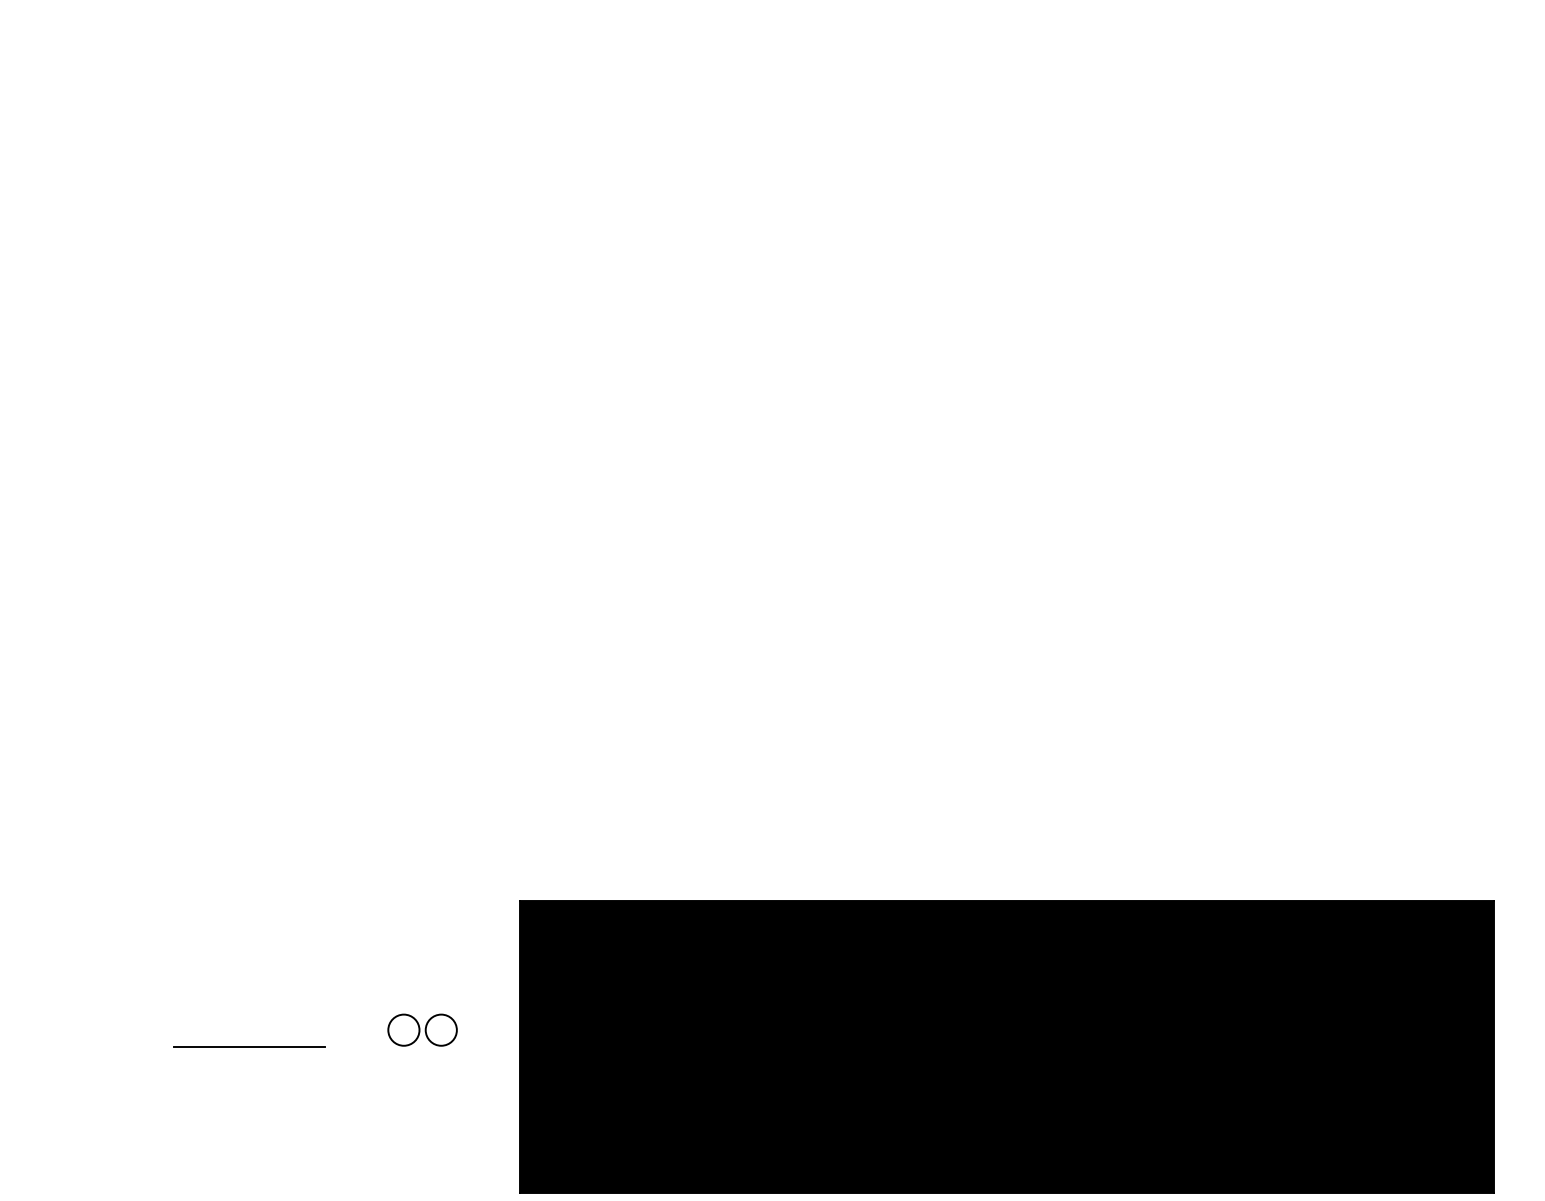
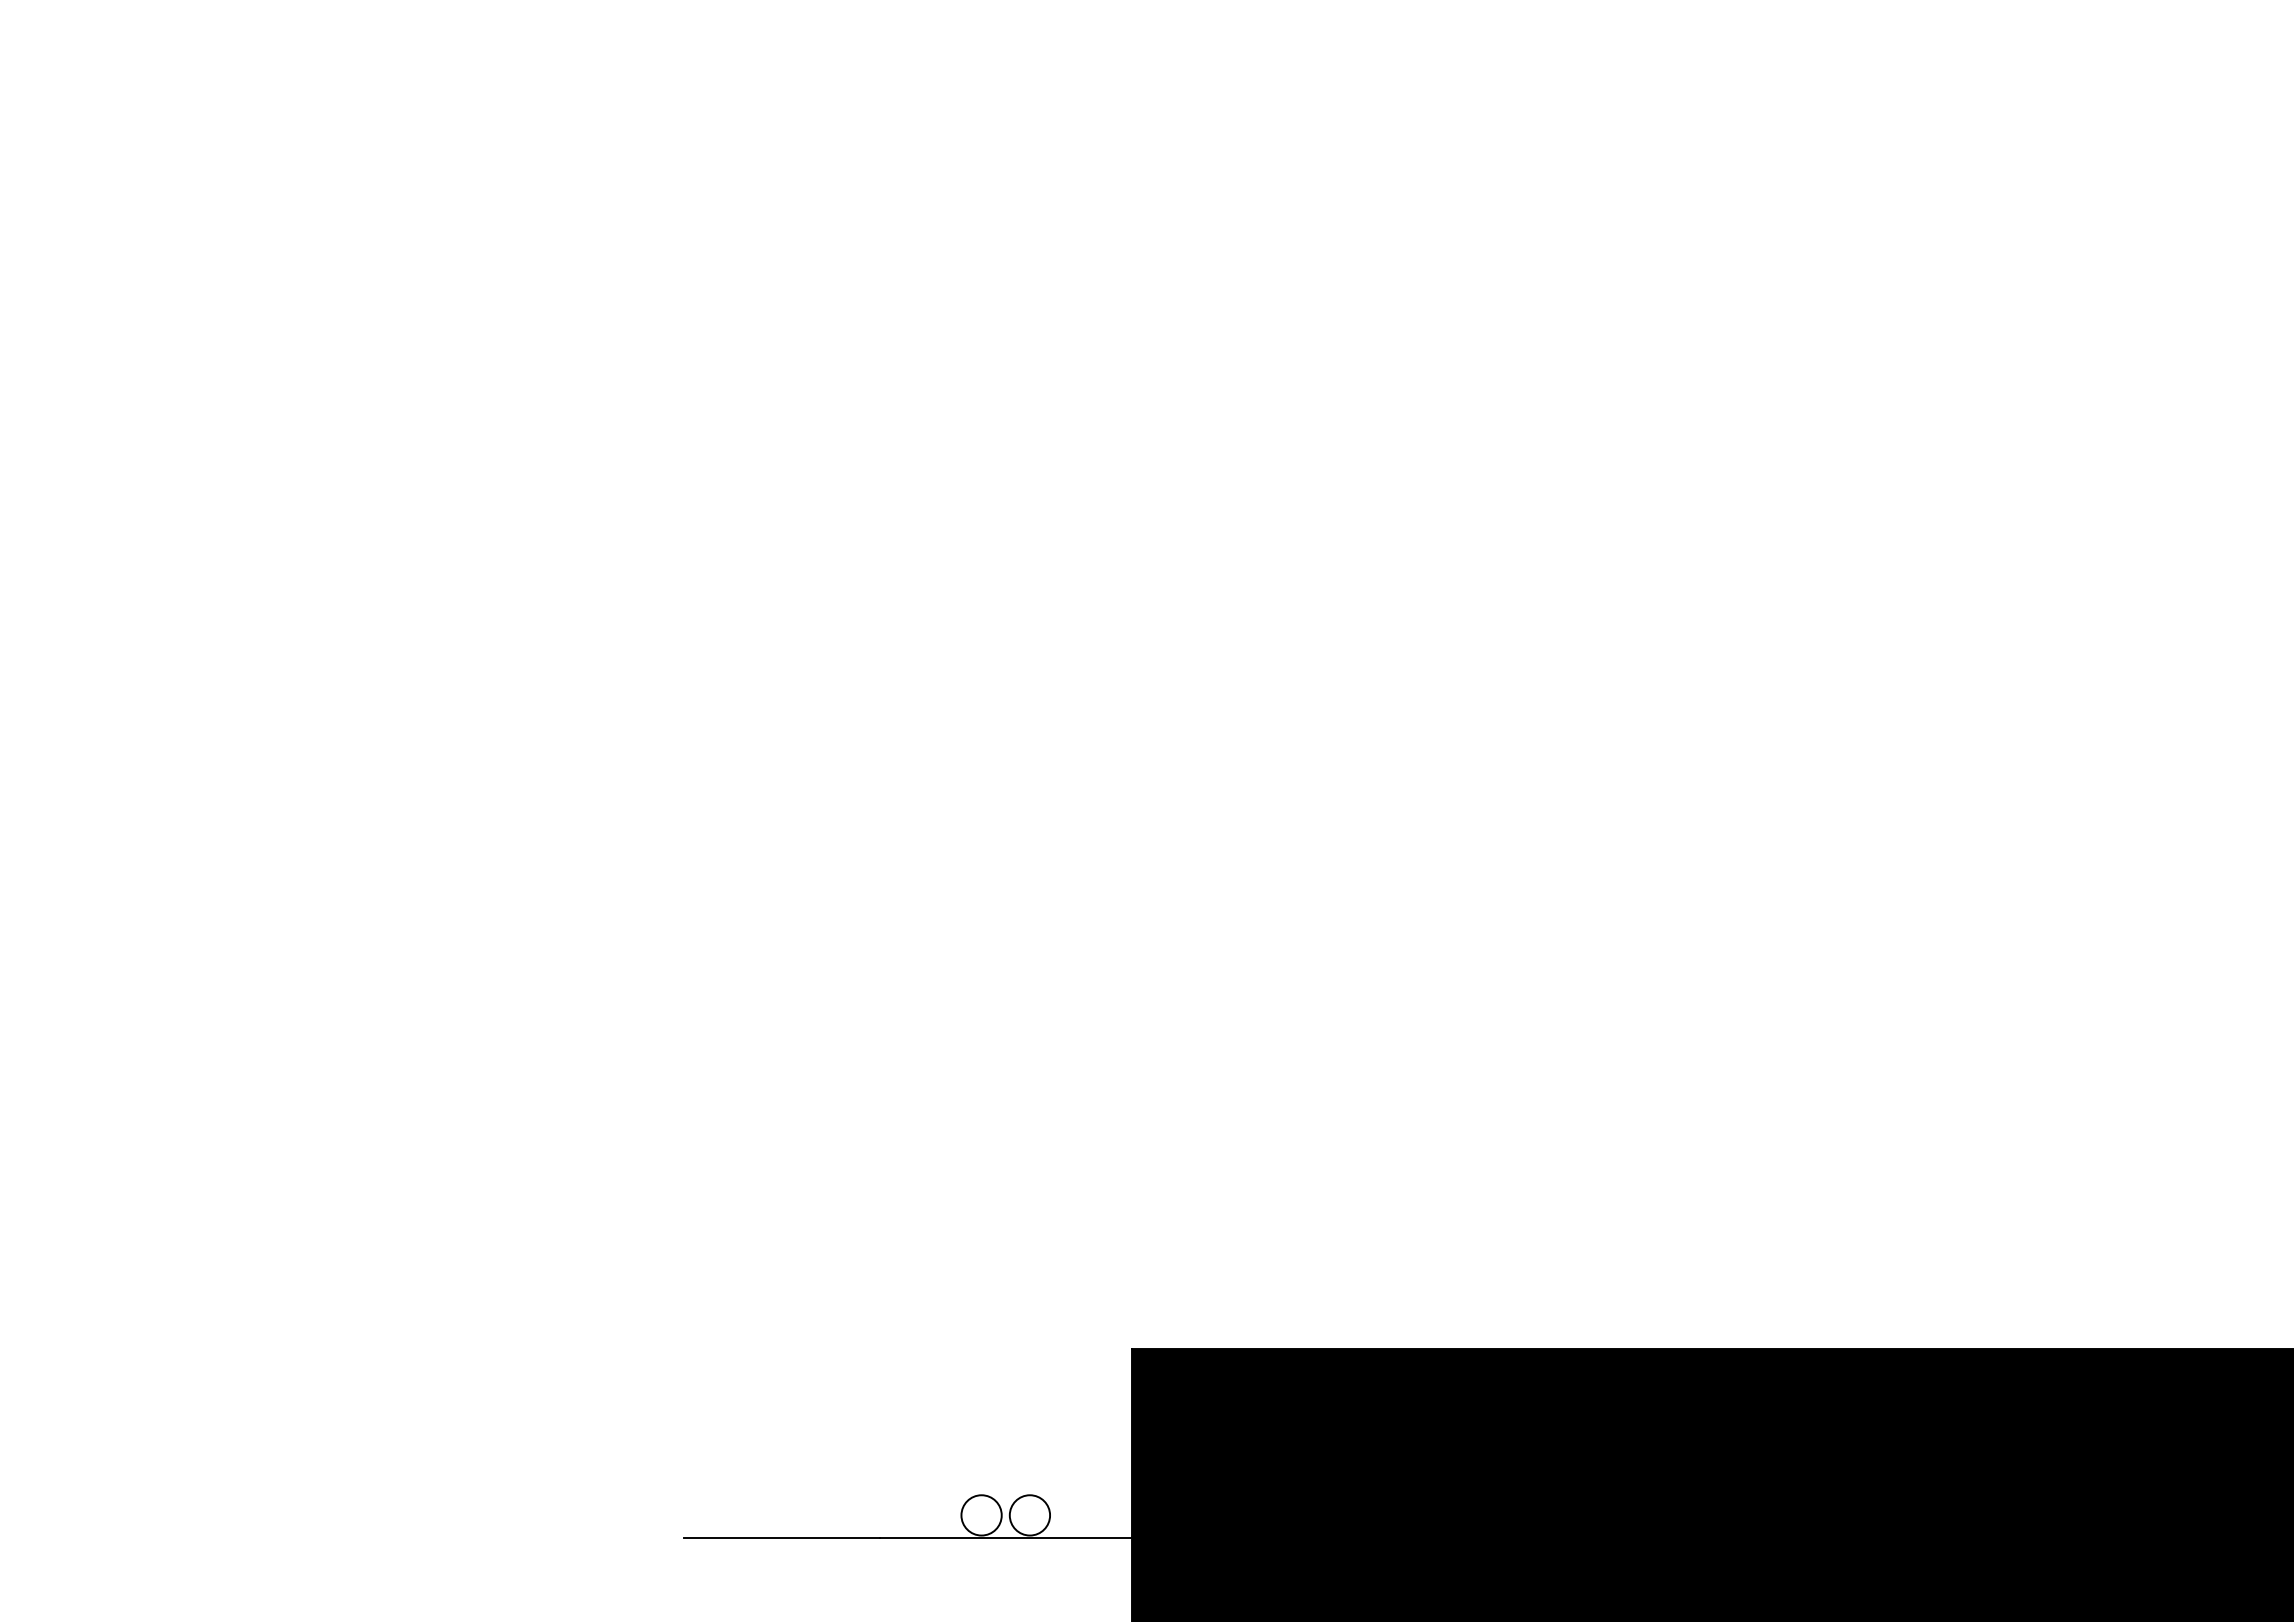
line: (422, 1047) -> (1005, 1537), added

